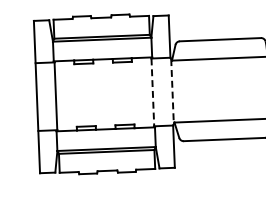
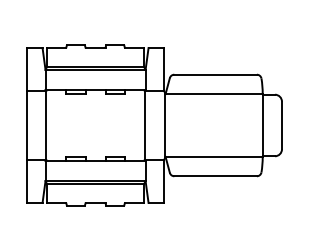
line: (172, 91) -> (164, 125), dashed -> solid
line: (152, 92) -> (144, 125), dashed -> solid

